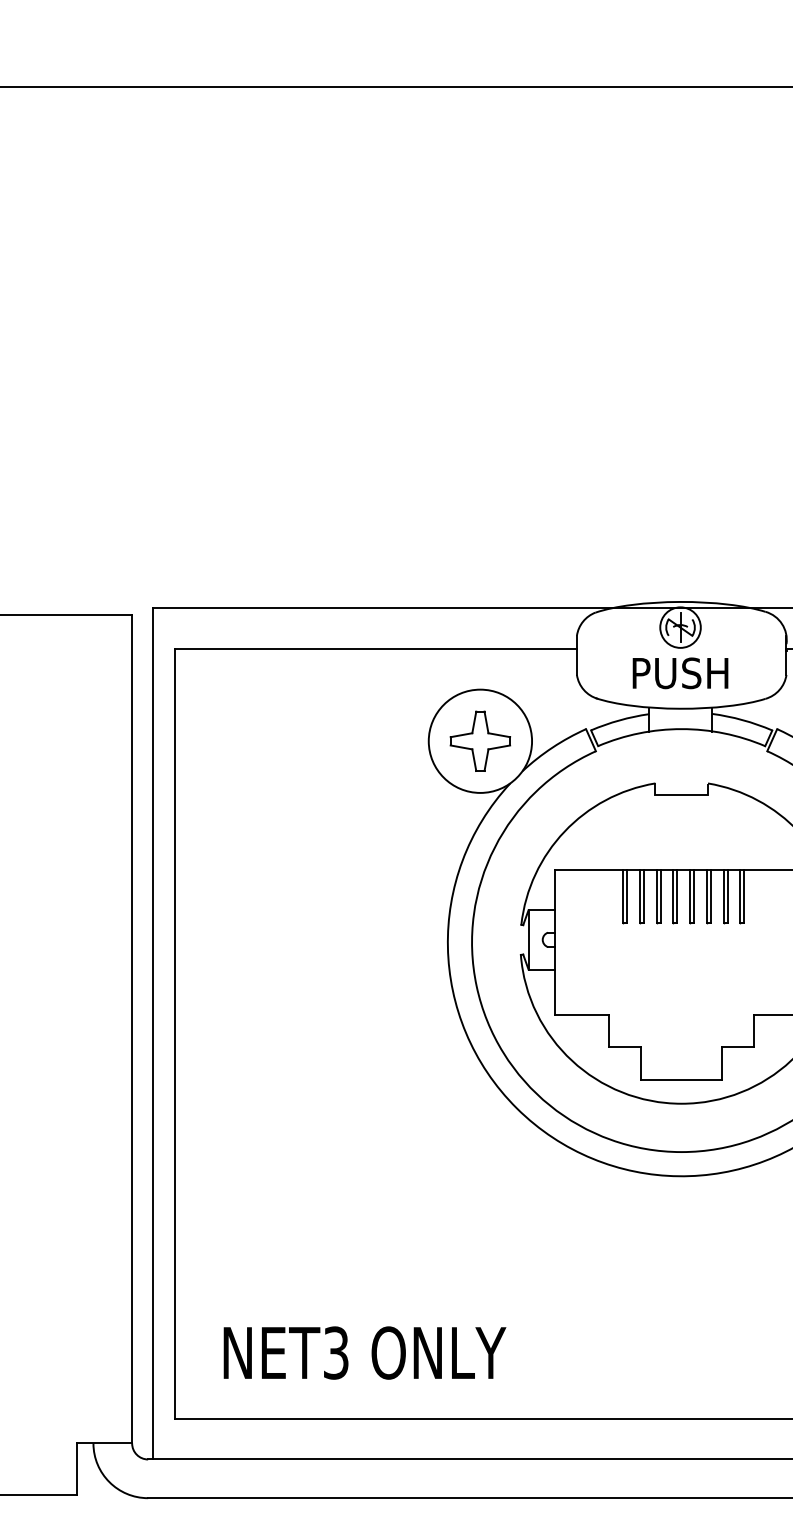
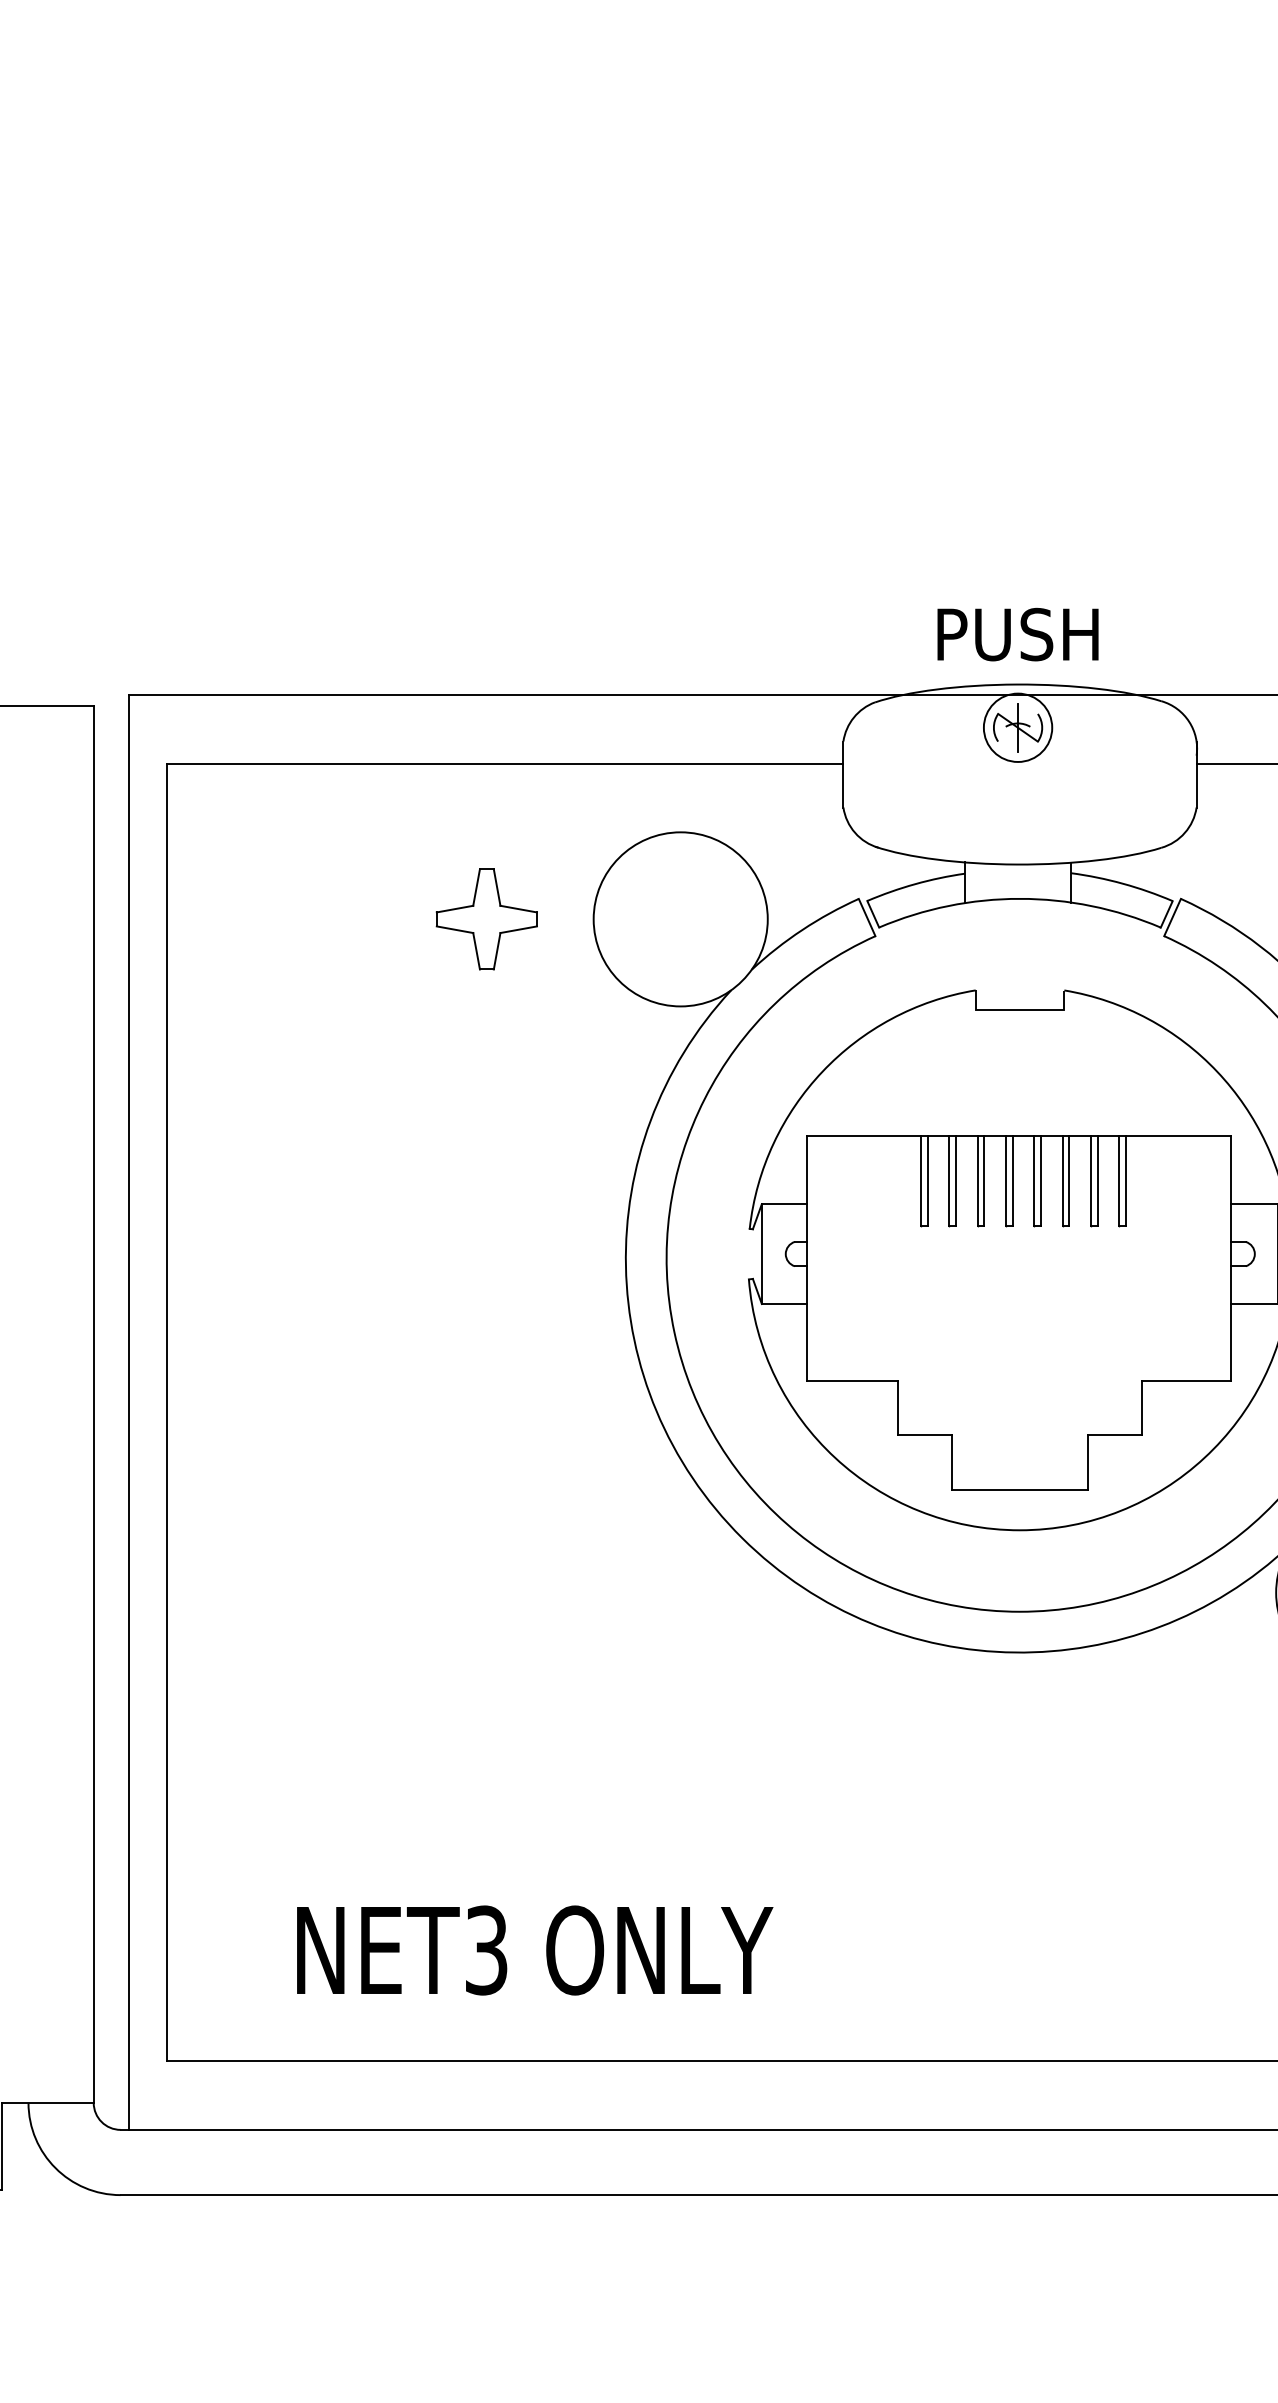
text: (680, 673) -> (1017, 634), moved
part: (480, 740) -> (487, 918), moved
text: (364, 1352) -> (534, 1949), moved

